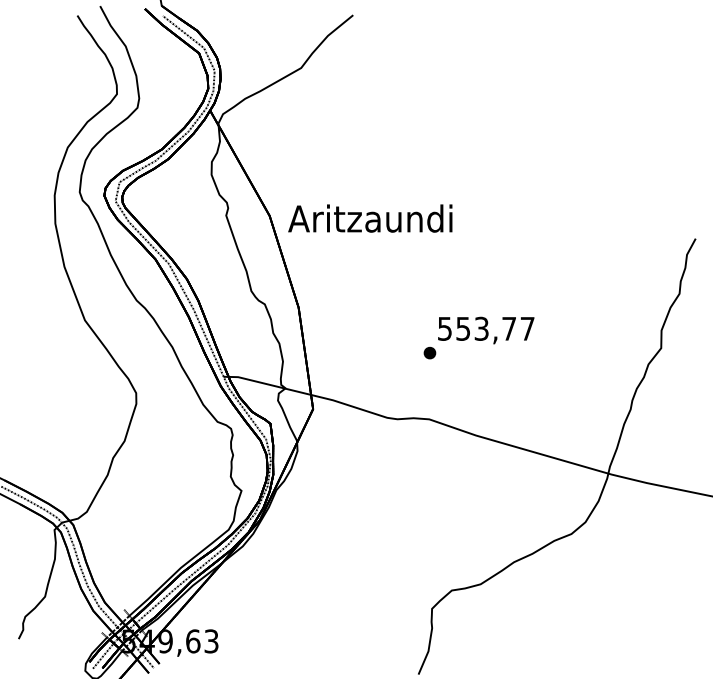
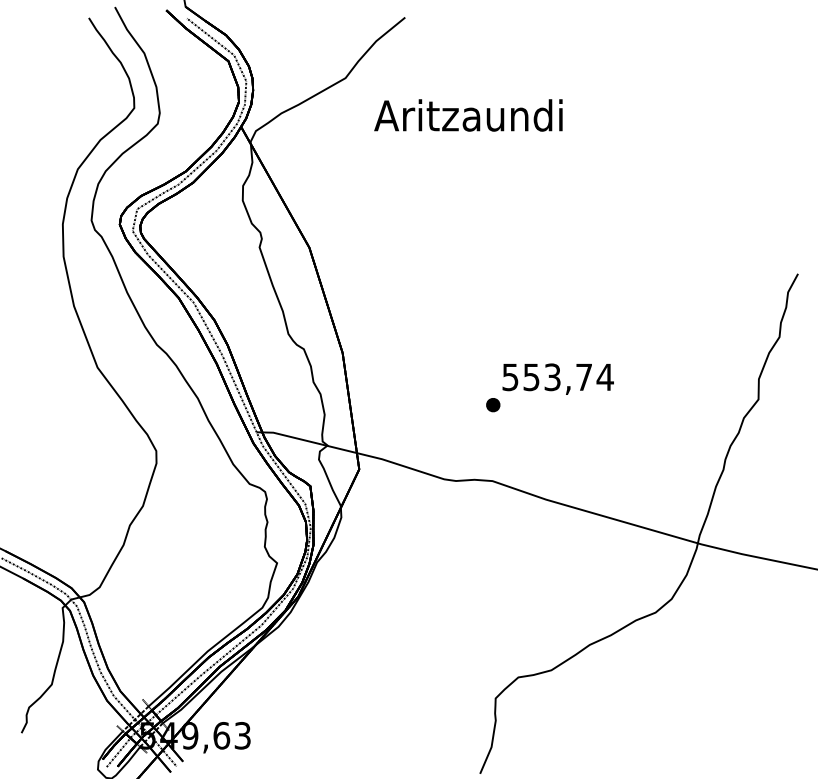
text: (370, 218) -> (468, 115), moved
text: (527, 328) -> (605, 376), 553,77 -> 553,74

